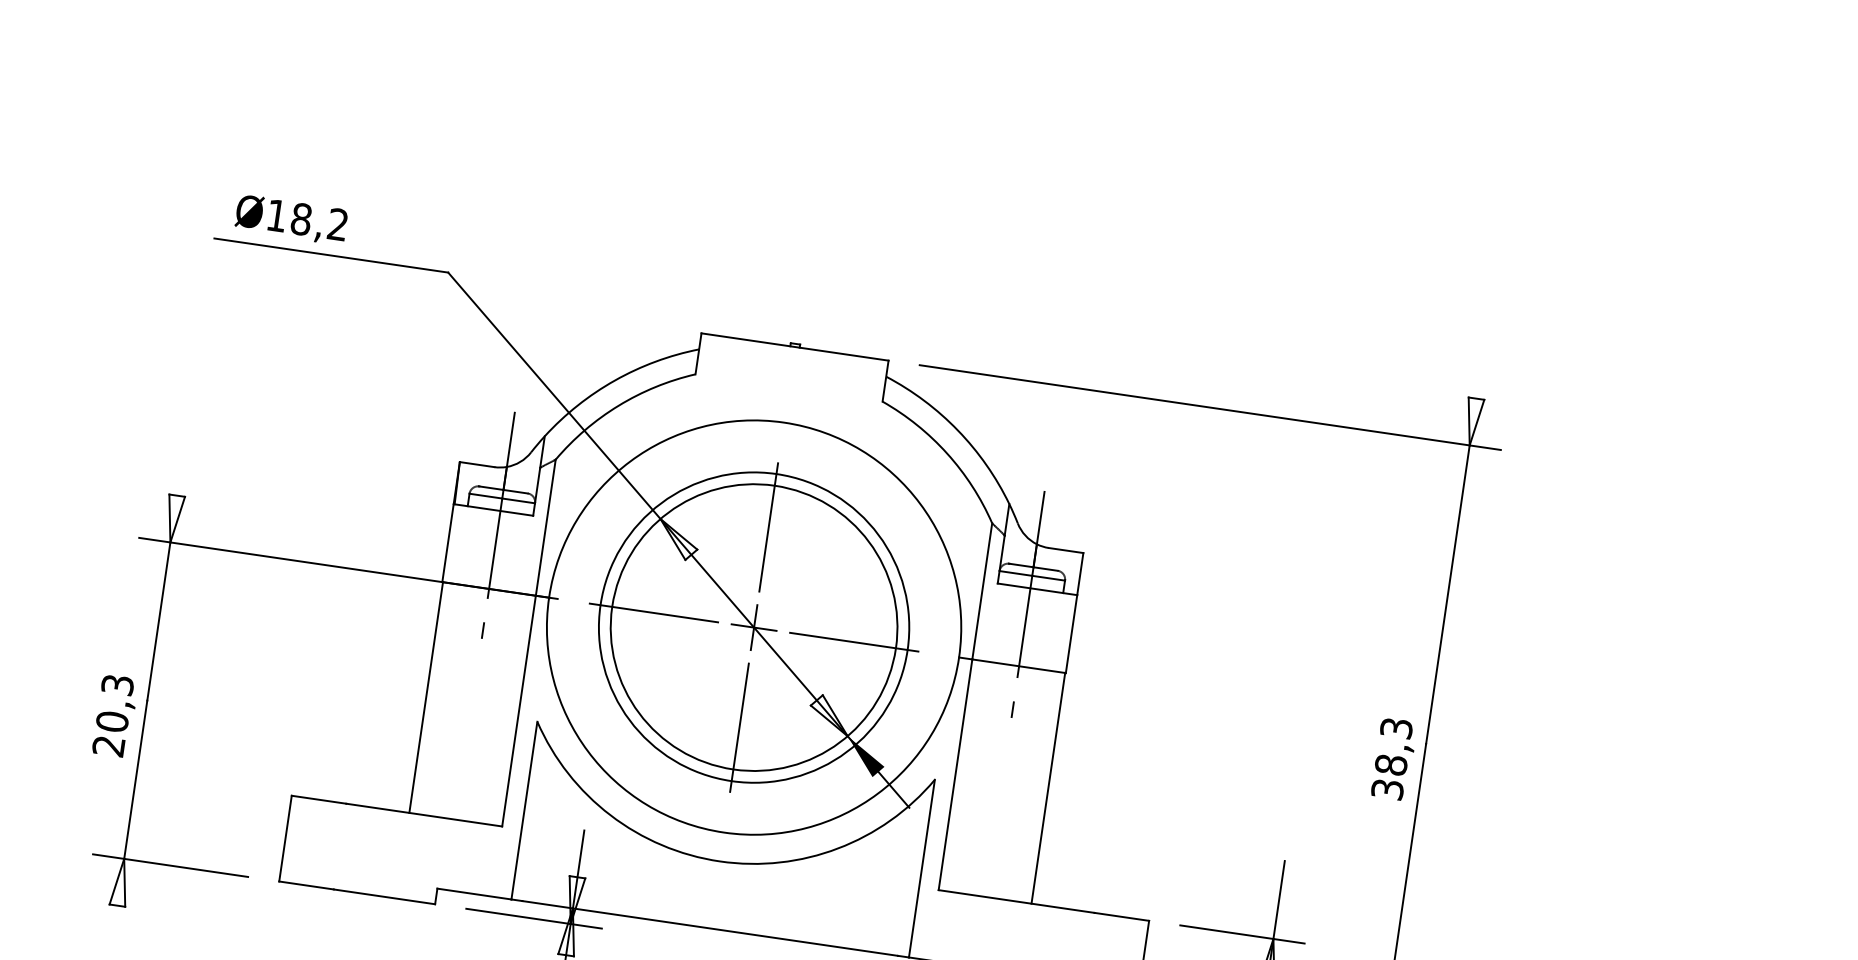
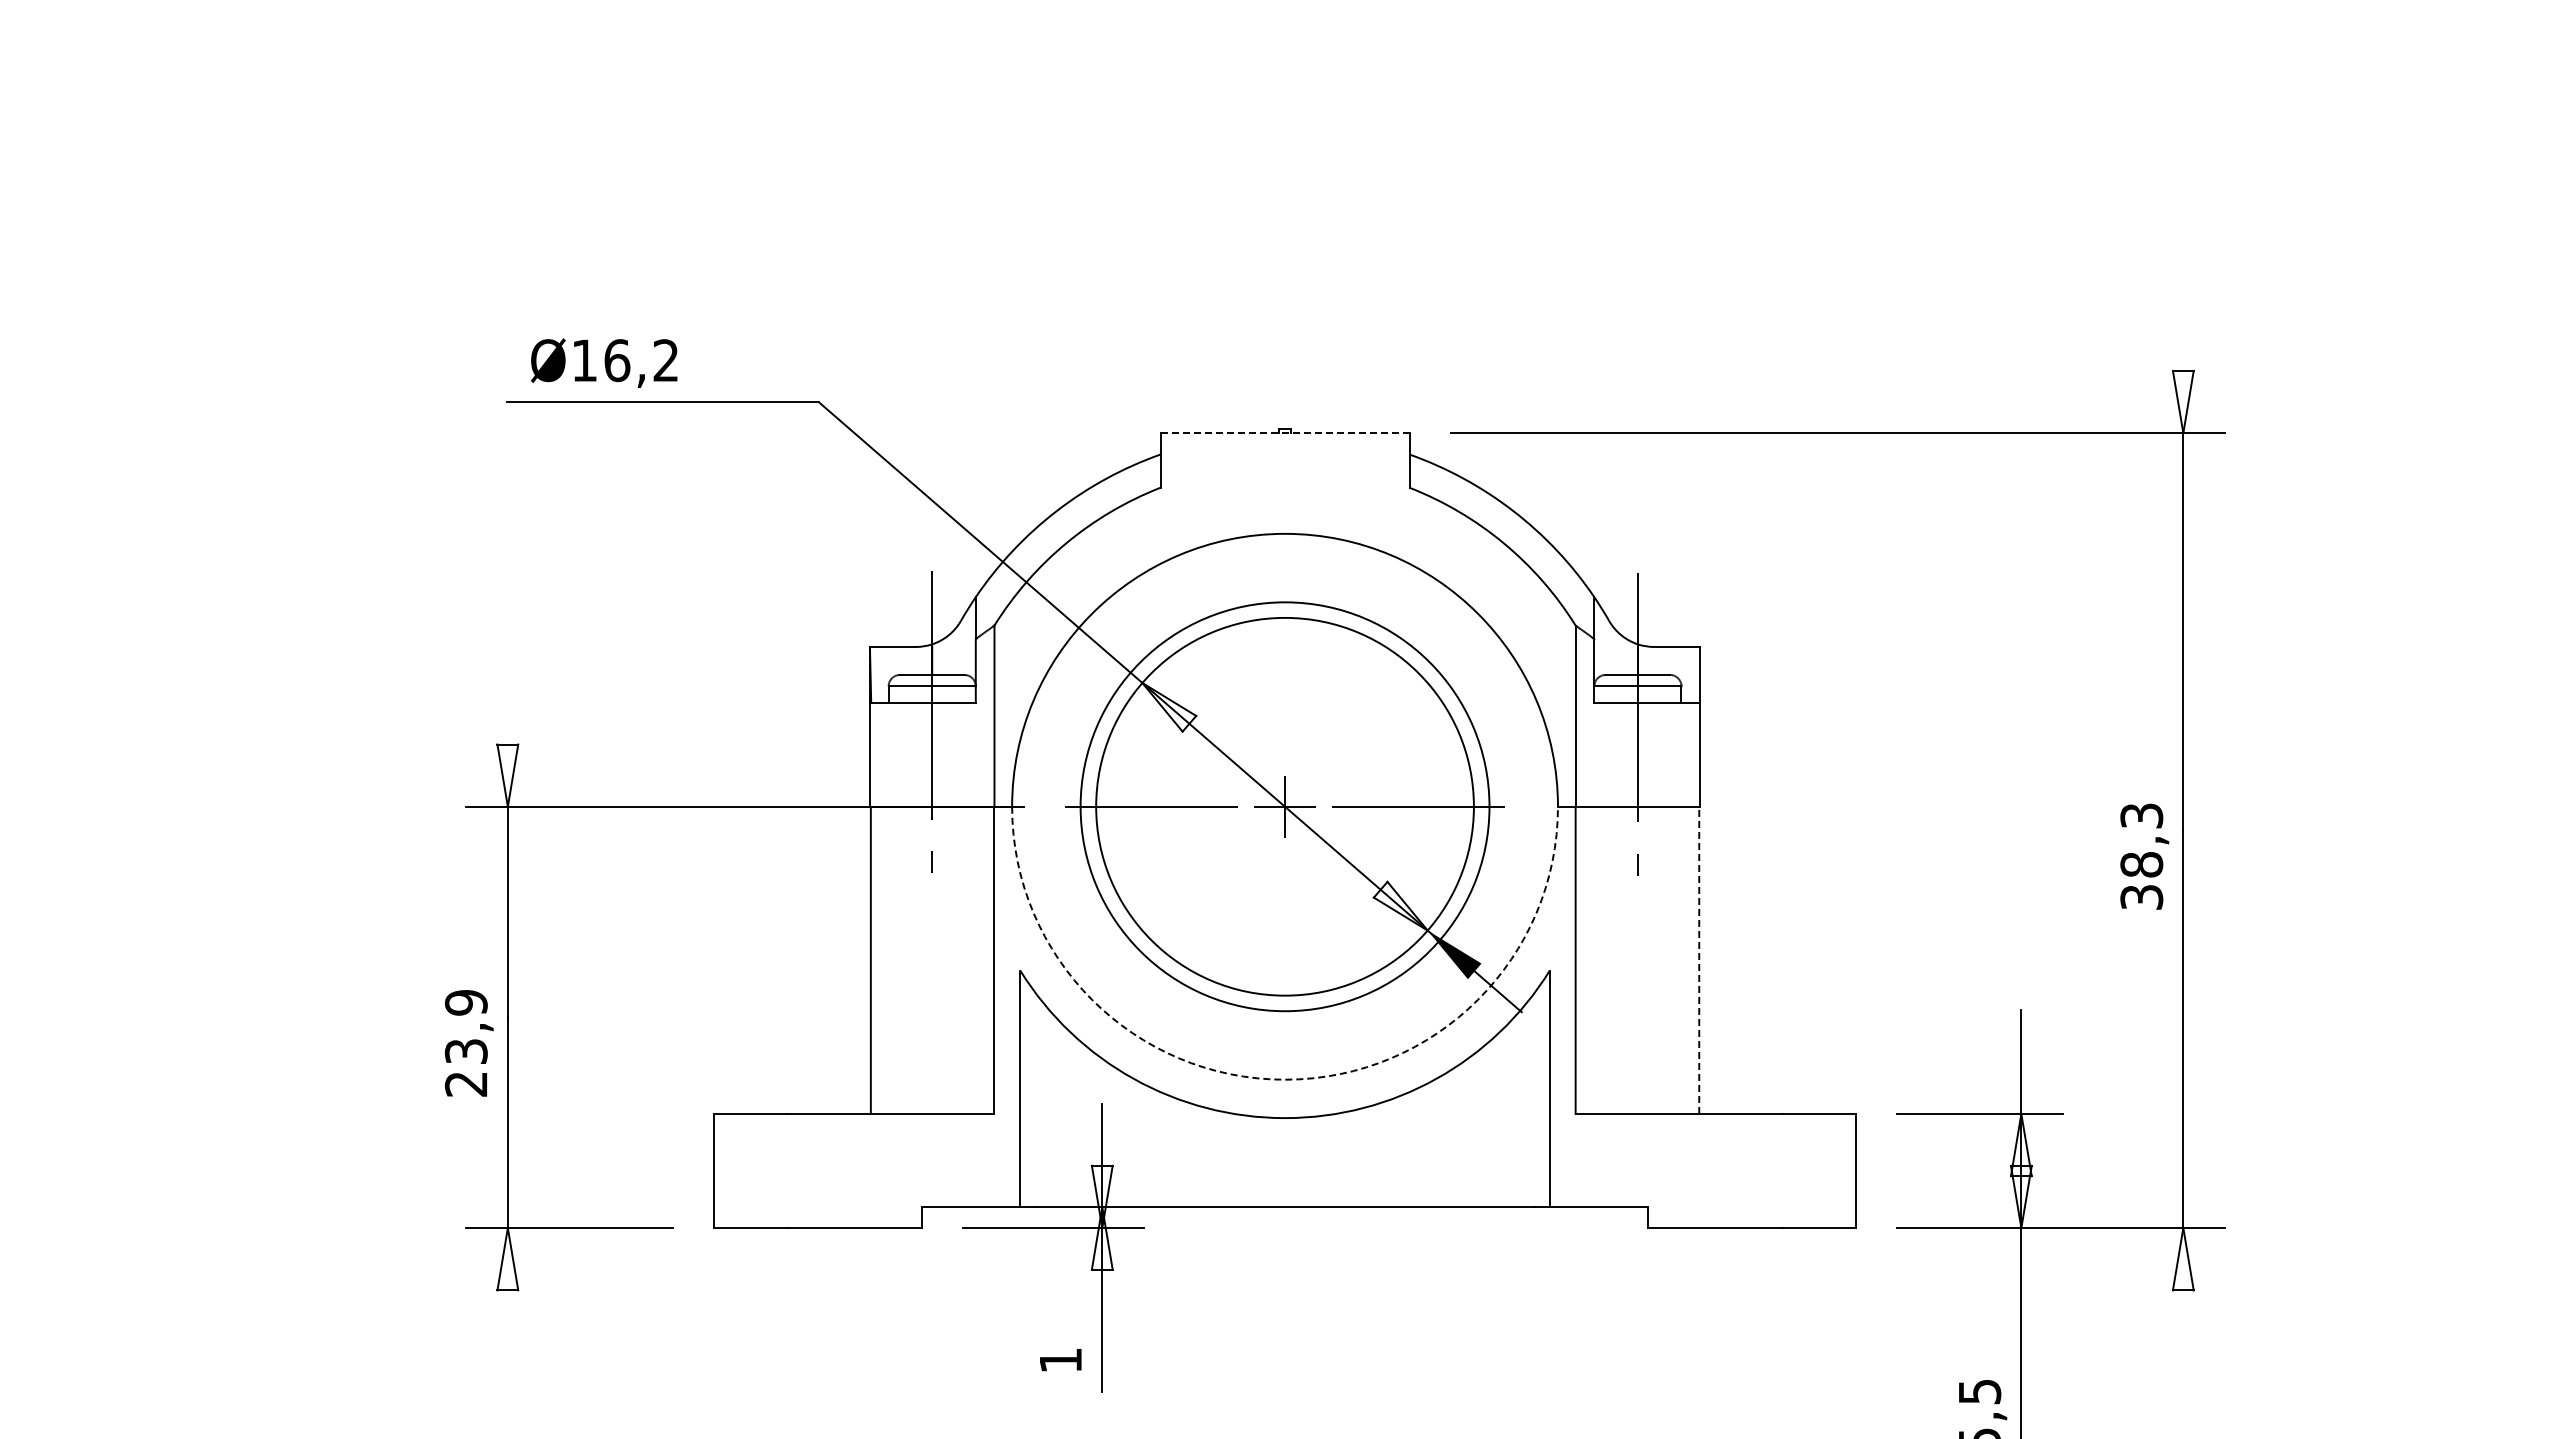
text: (301, 219) -> (617, 360), Ø18,2 -> Ø16,2
line: (795, 347) -> (1285, 433), solid -> dashed
line: (769, 527) -> (1285, 673), removed
text: (114, 703) -> (465, 1027), 20,3 -> 23,9
line: (739, 727) -> (1285, 939), removed
line: (1048, 788) -> (1699, 960), solid -> dashed
arc: (724, 832) -> (1285, 1079), solid -> dashed

